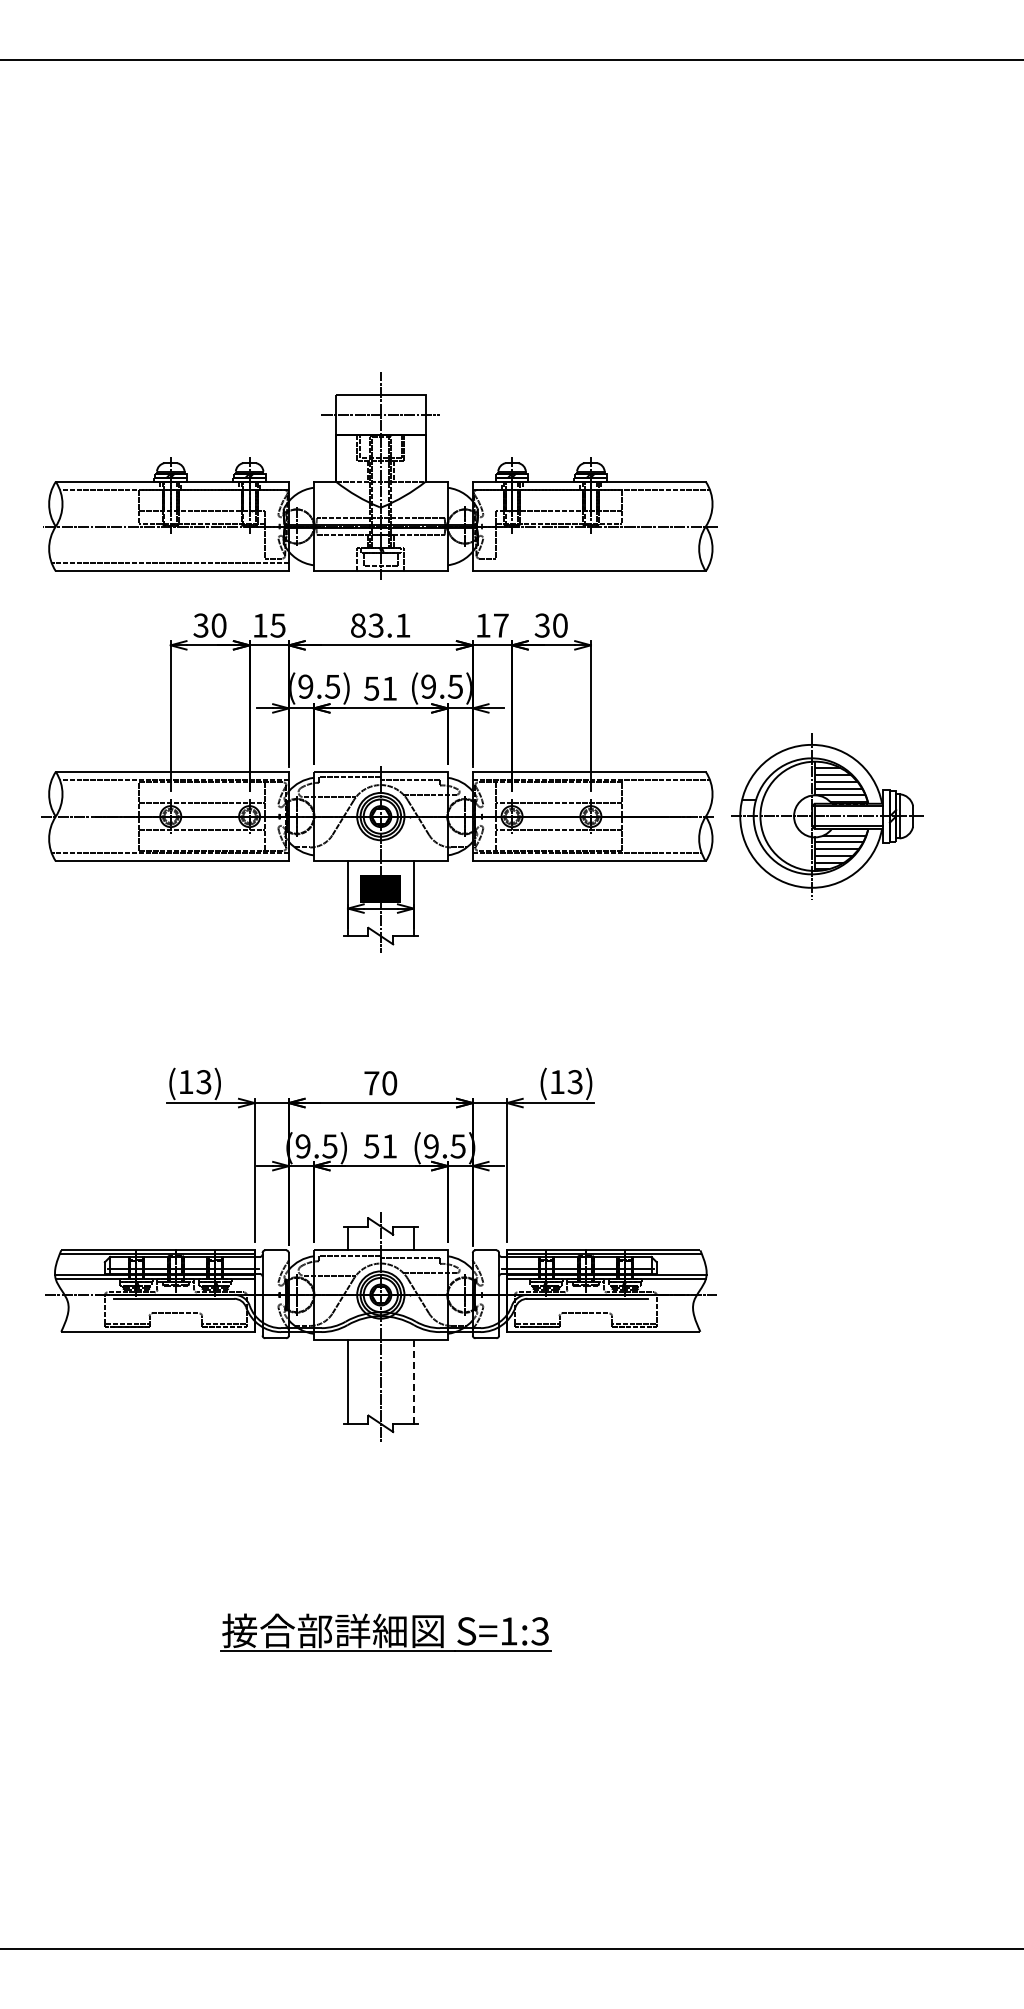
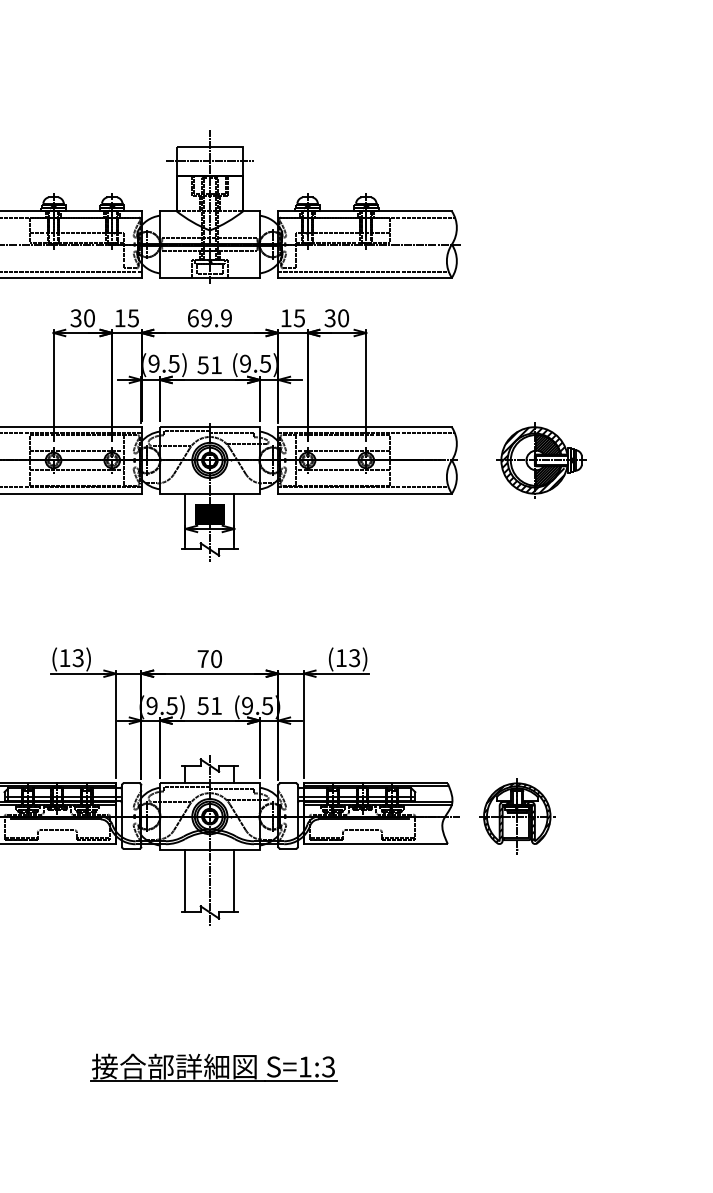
line: (586, 562) -> (363, 271), added
text: (380, 625) -> (209, 318), 83.1 -> 69.9
text: (500, 625) -> (299, 318), 17 -> 15
part: (825, 816) -> (540, 460), size x0.62
part: (793, 1294) -> (517, 816), added
line: (413, 1381) -> (234, 880), dashed -> solid

